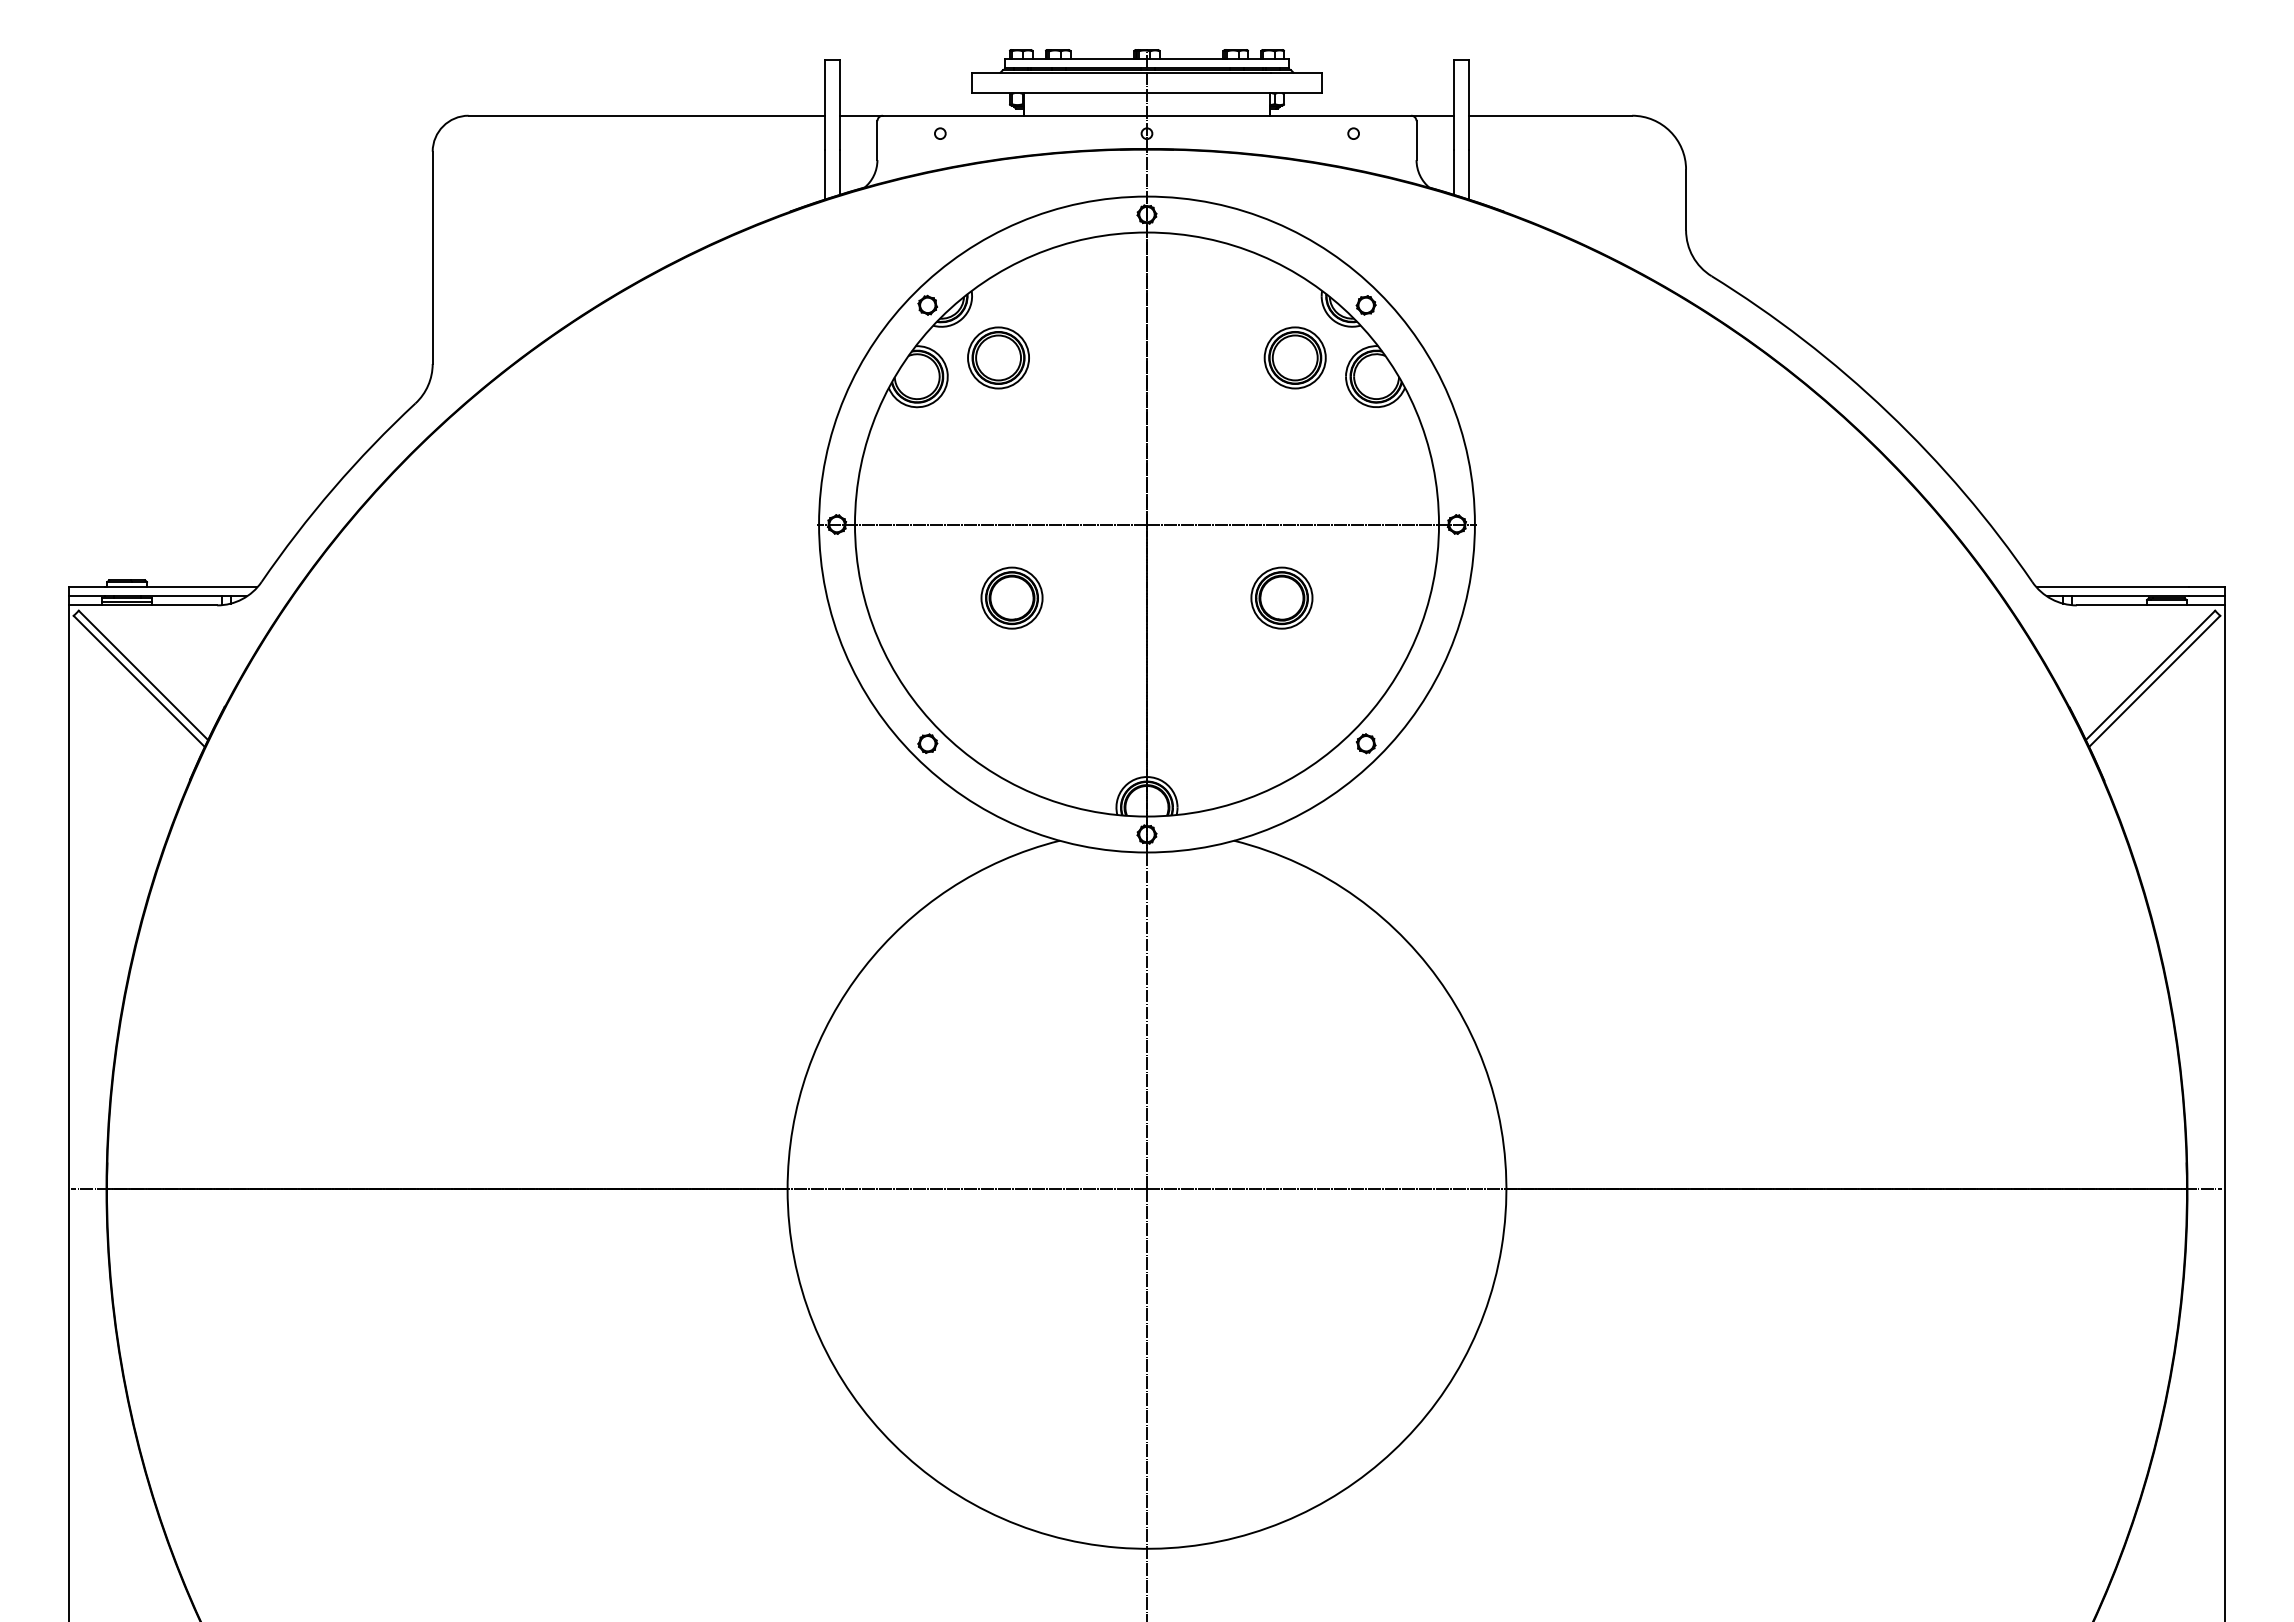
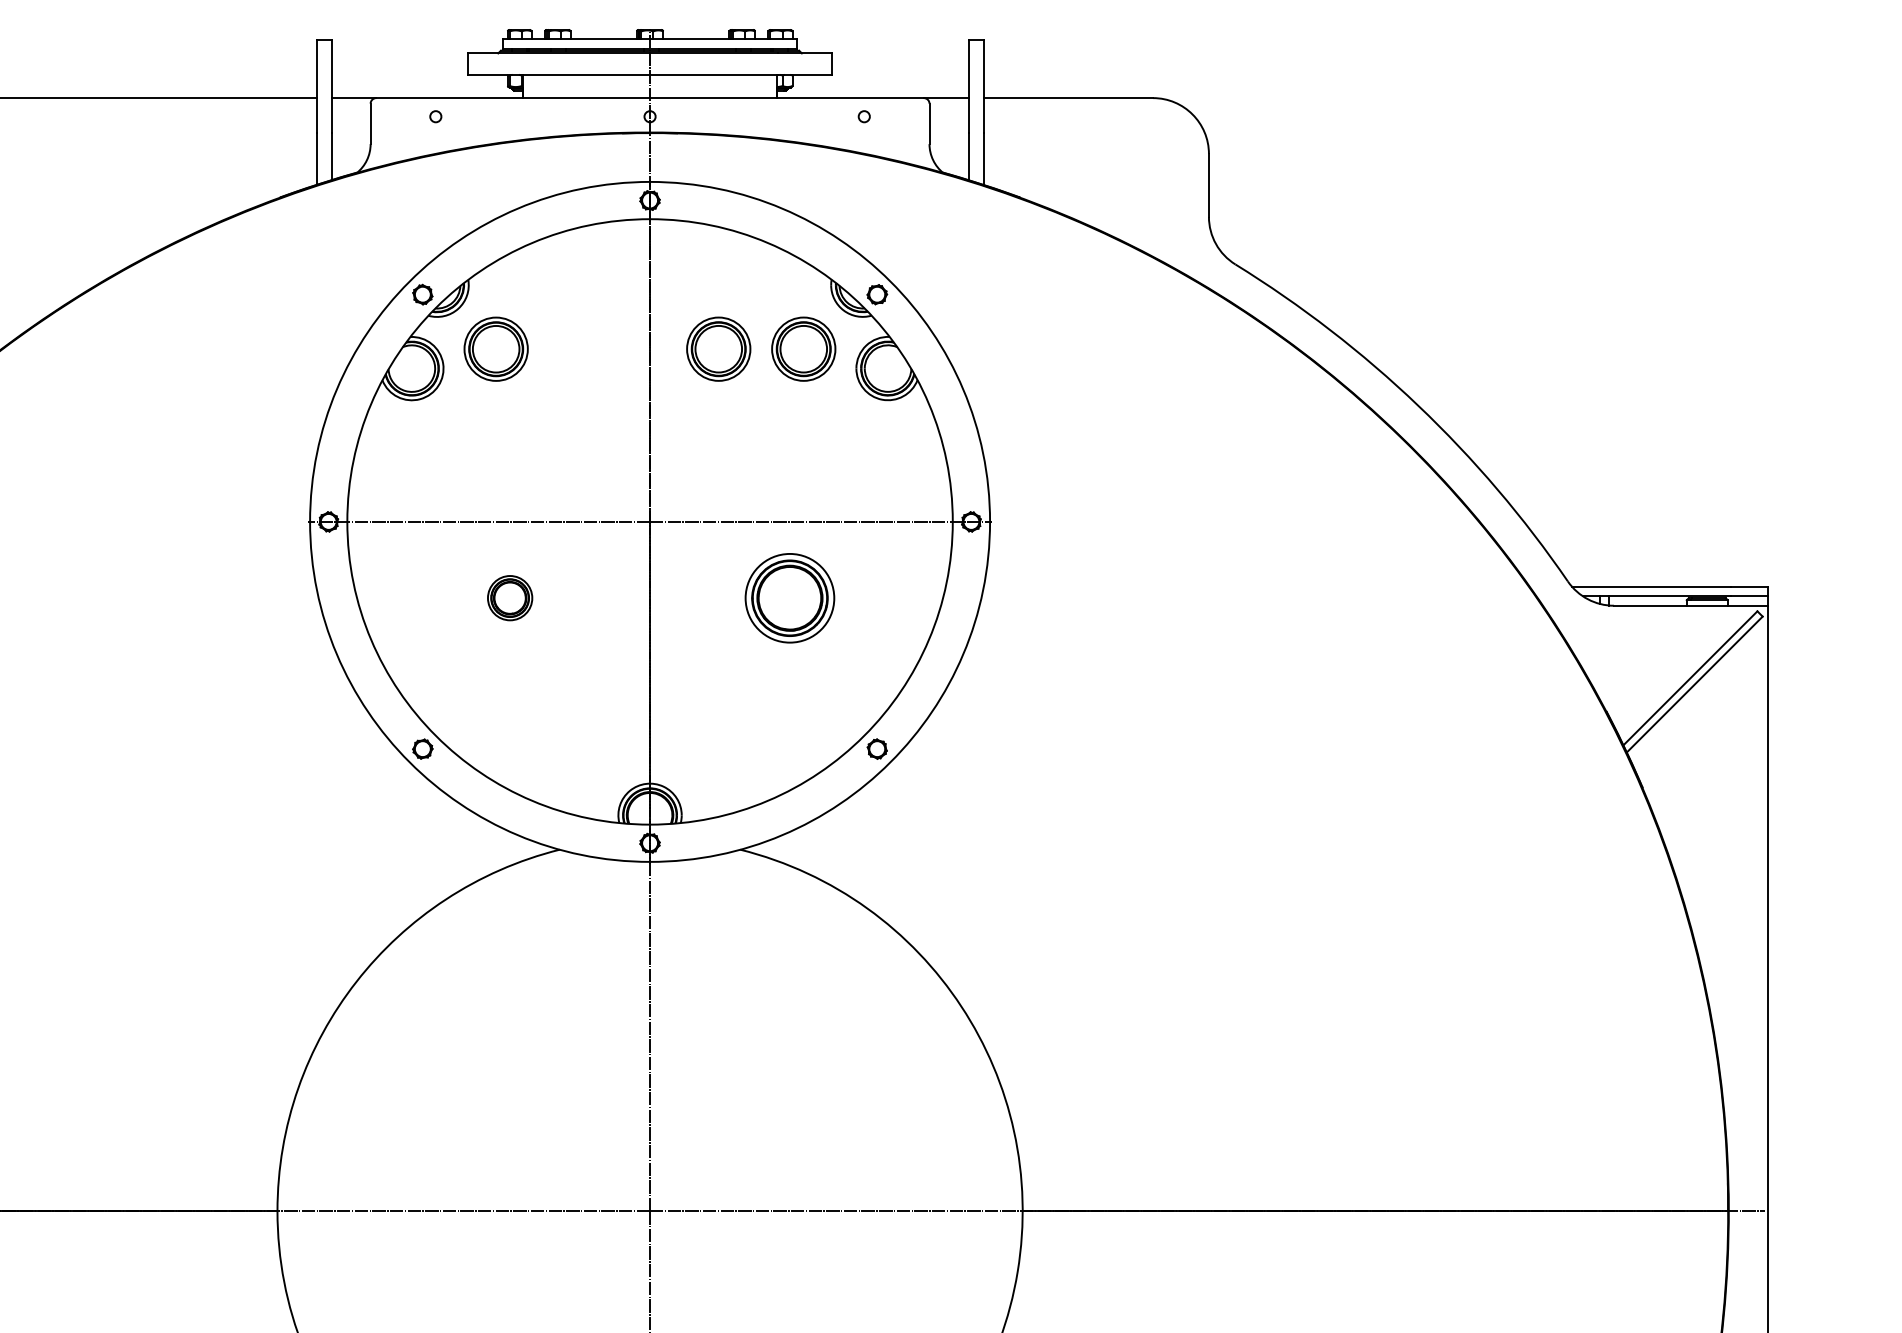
part: (1212, 357) -> (717, 348), added
part: (1011, 597) -> (509, 597), size x0.7
part: (1281, 597) -> (789, 597), size x1.4

